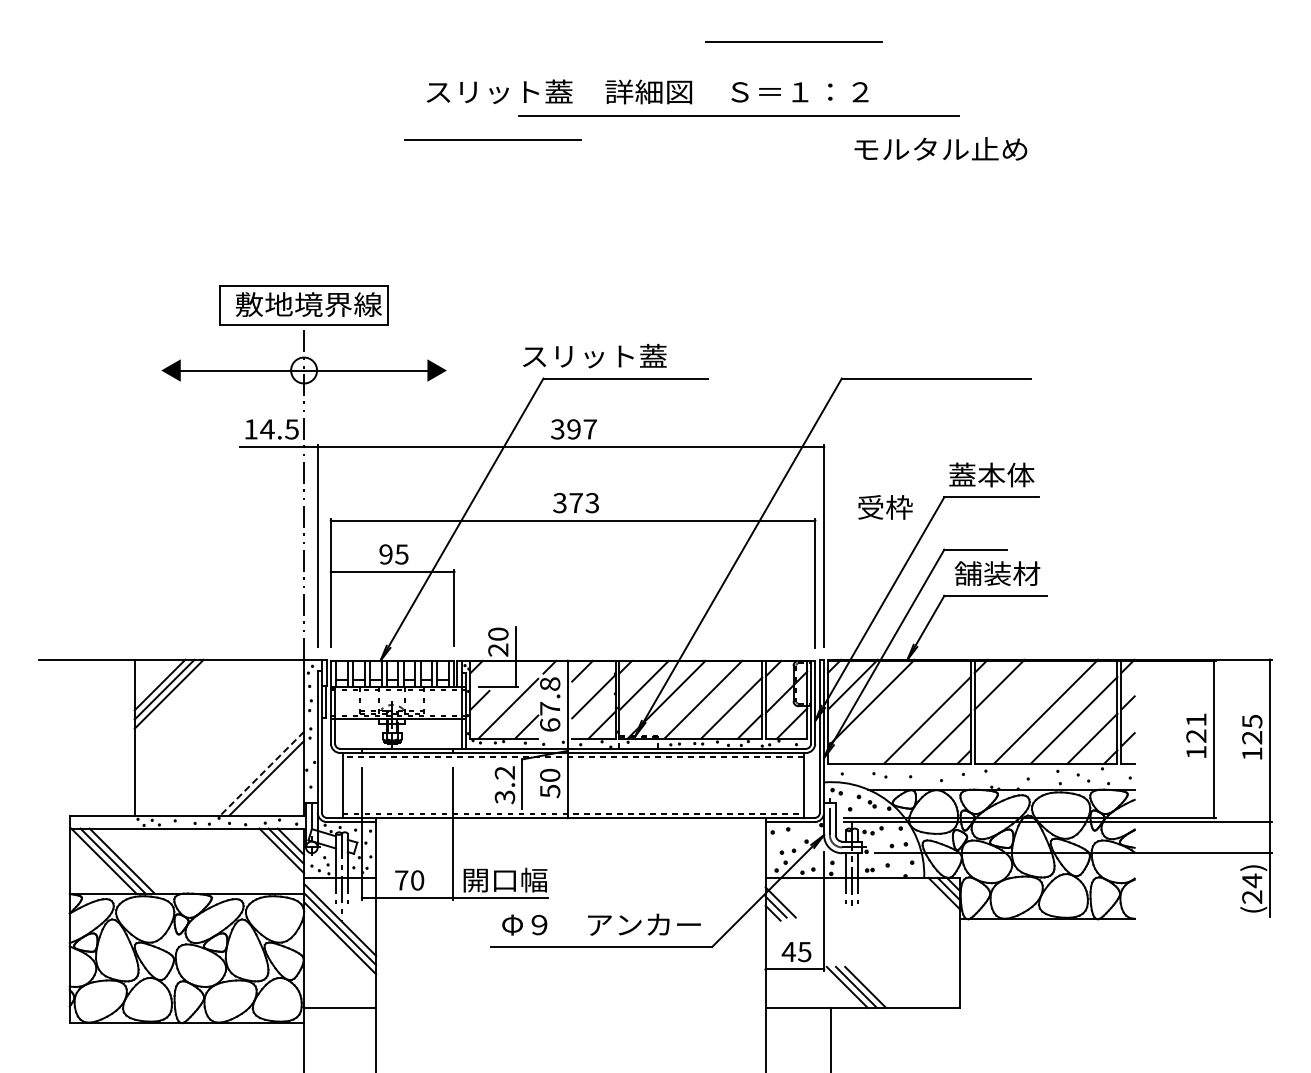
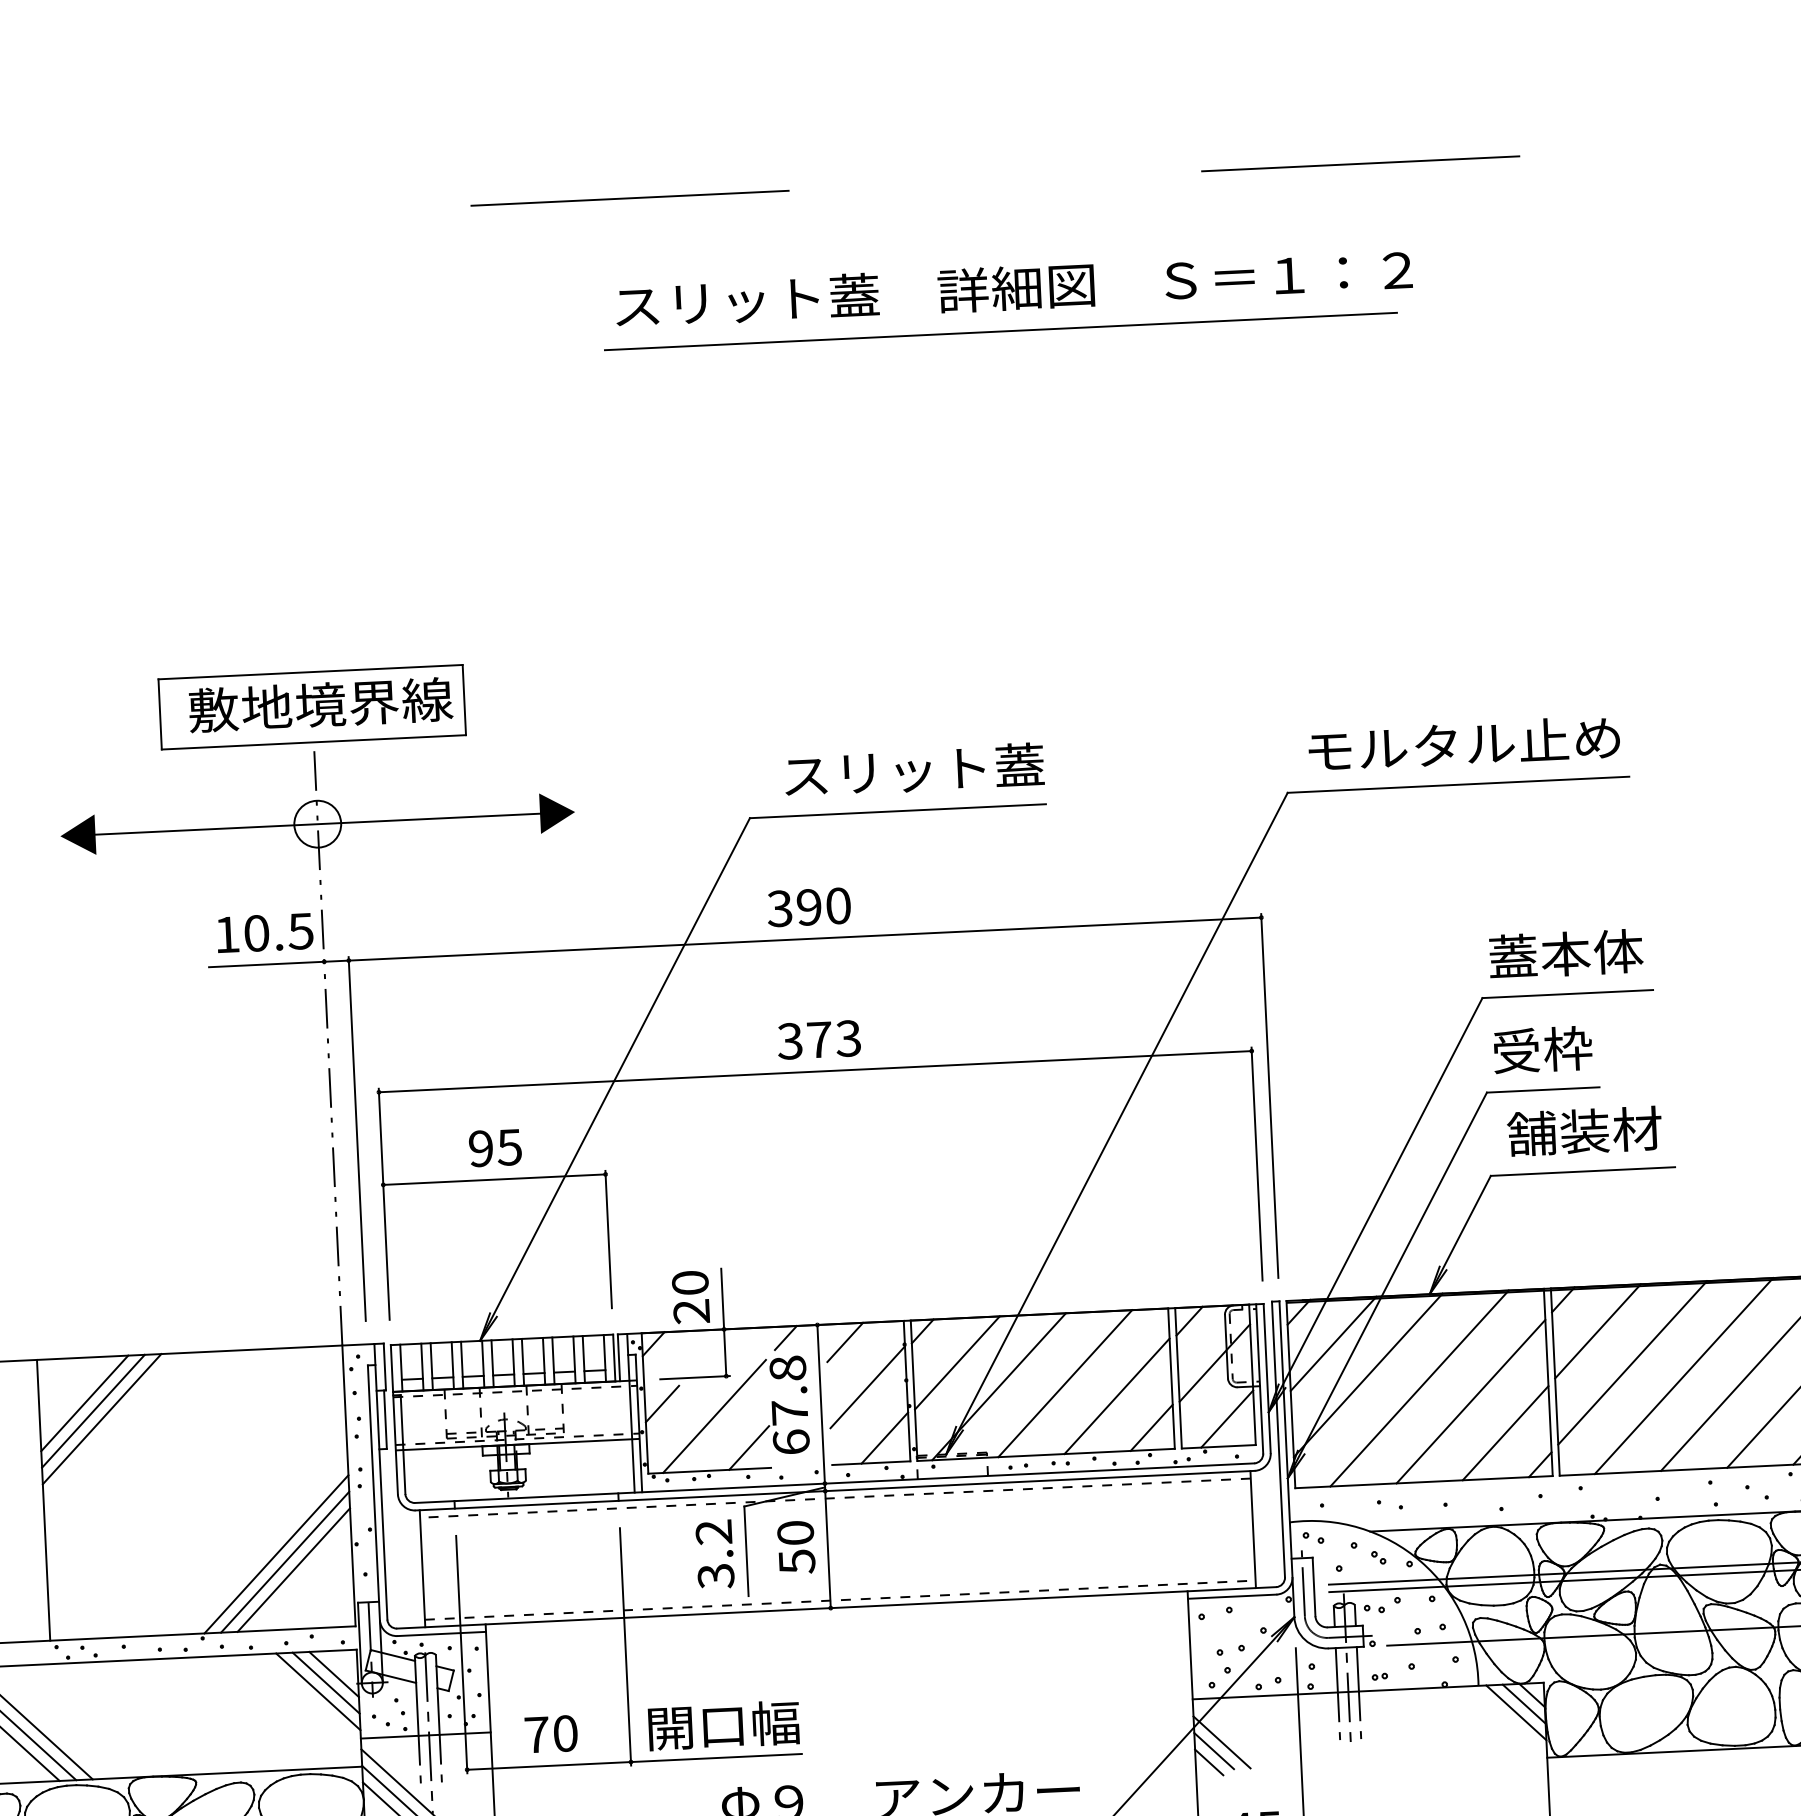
line: (793, 41) -> (1360, 162), moved
text: (647, 91) -> (1013, 287), moved
line: (738, 115) -> (999, 331), moved
line: (492, 139) -> (628, 197), moved
text: (940, 148) -> (1463, 742), moved
text: (594, 356) -> (913, 770), moved
text: (267, 429) -> (256, 933), 14.5 -> 10.5
text: (590, 429) -> (838, 906), 397 -> 390
text: (885, 507) -> (1542, 1049), moved
line: (1017, 702) -> (1631, 1361), added
line: (899, 711) -> (1419, 1388), added
line: (261, 774) -> (275, 1555), dashed -> solid
line: (271, 782) -> (294, 1569), added

